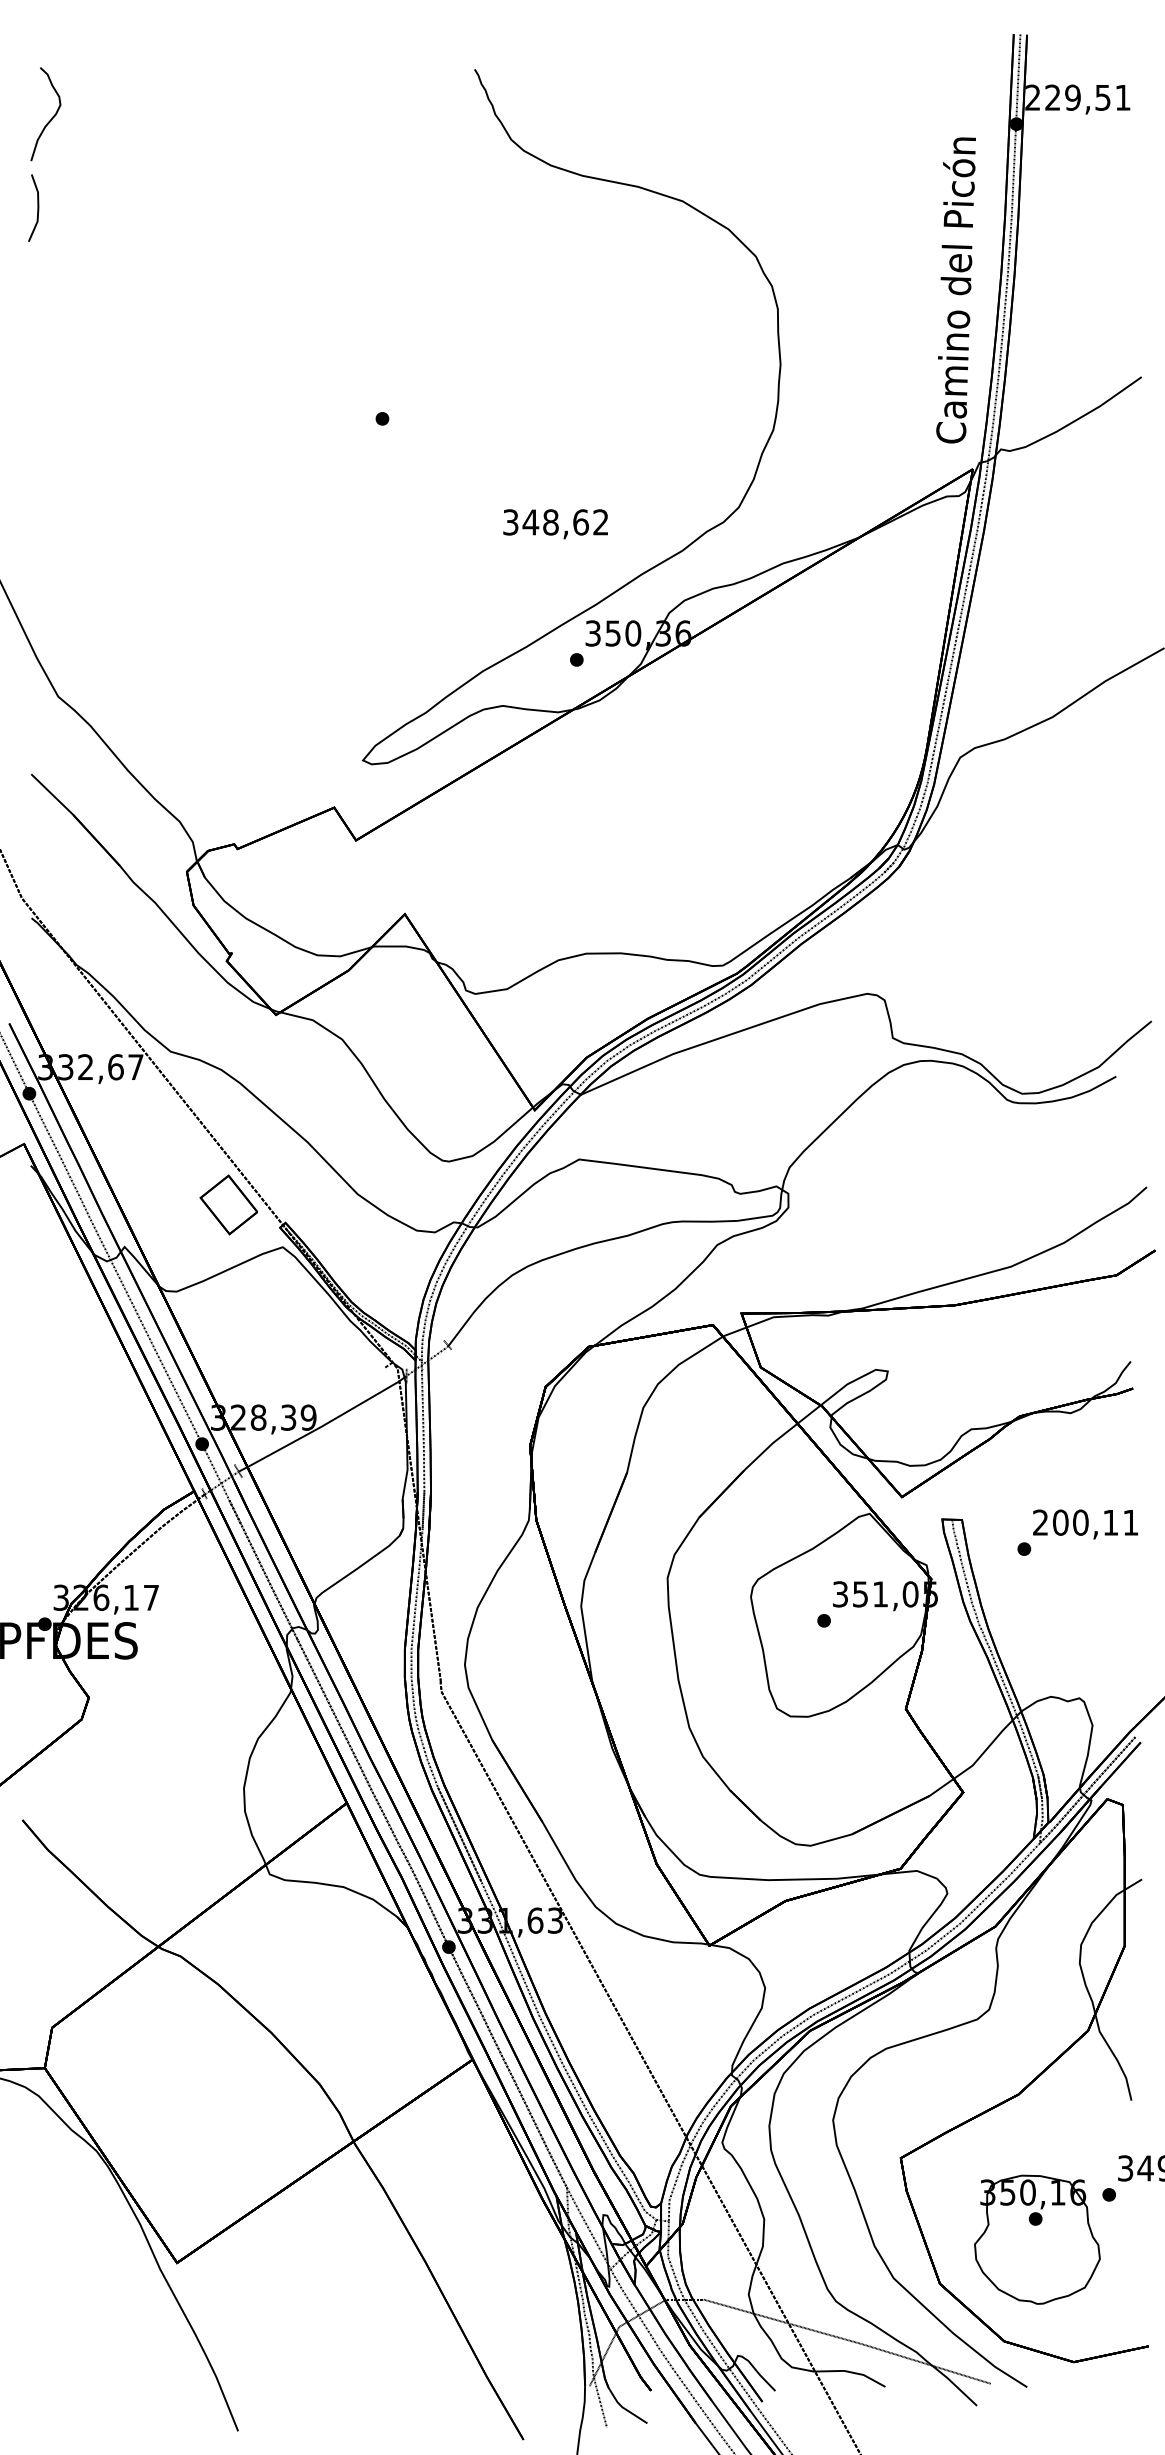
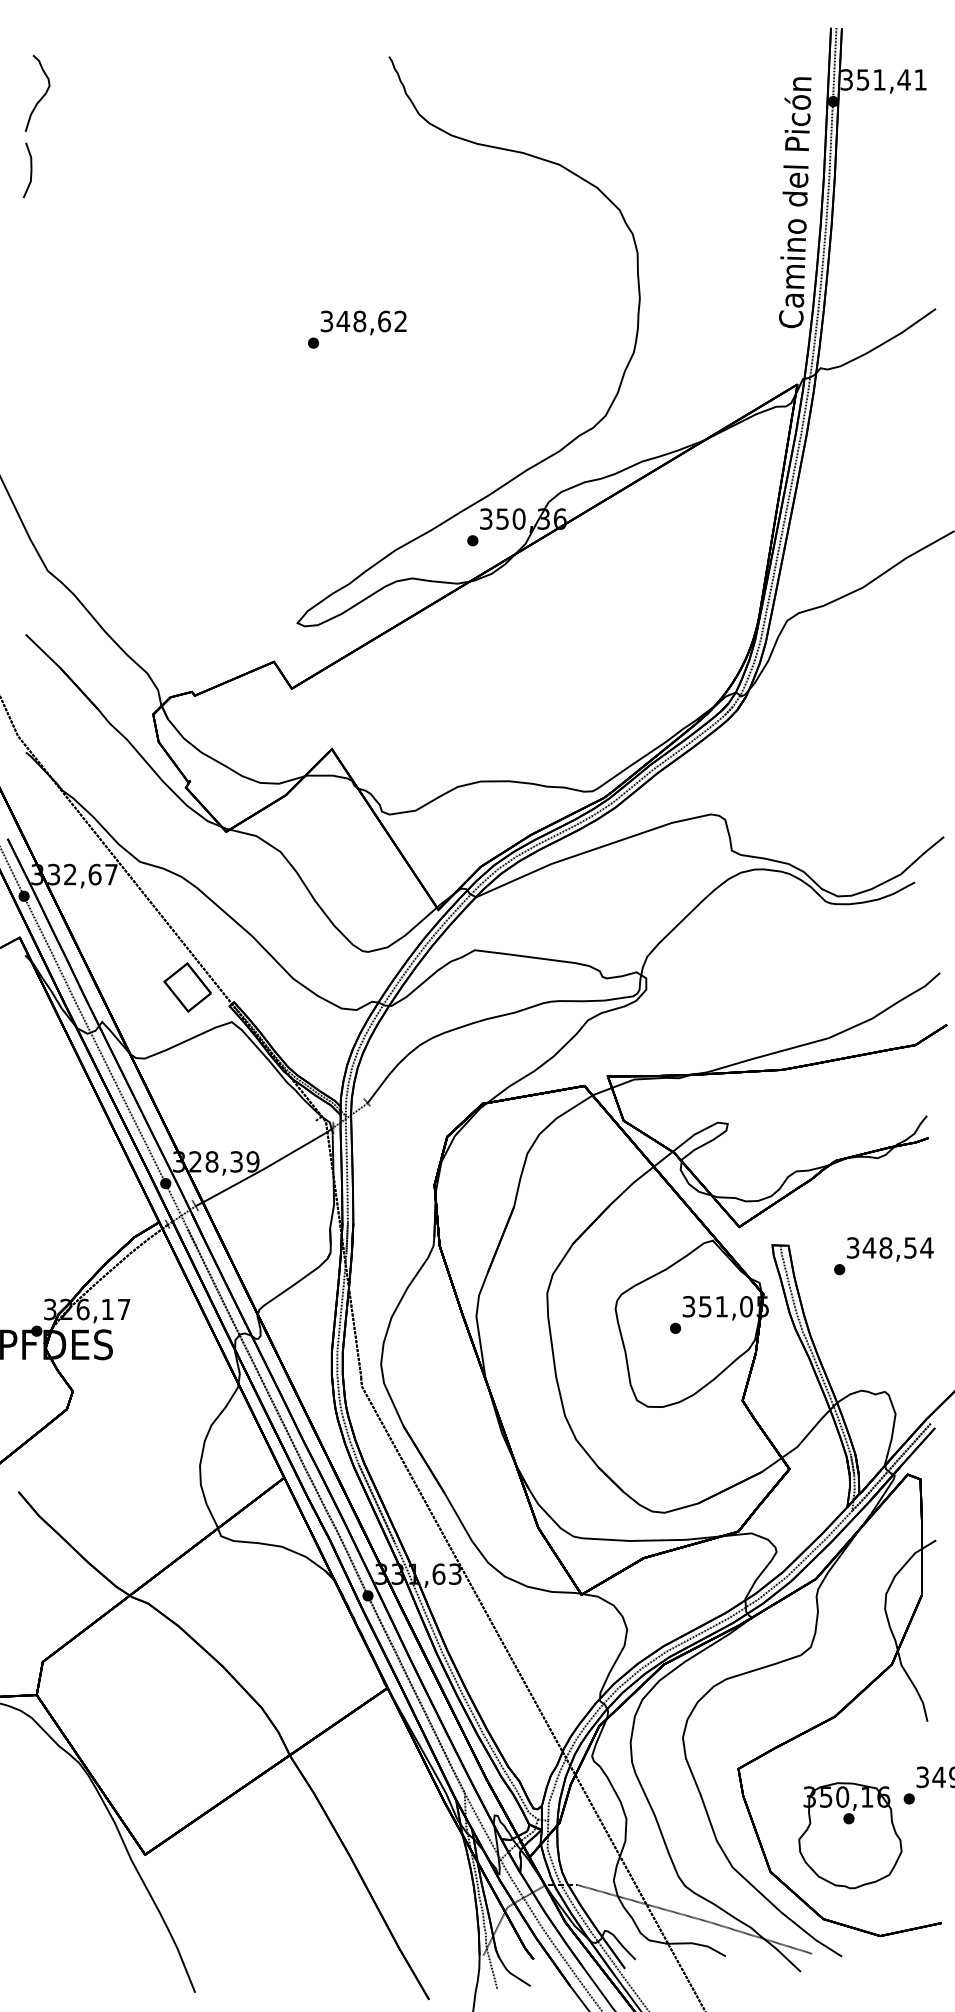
text: (1068, 97) -> (875, 79), 229,51 -> 351,41
text: (955, 290) -> (794, 202), moved
text: (555, 524) -> (363, 323), moved
text: (1086, 1522) -> (890, 1247), 200,11 -> 348,54

